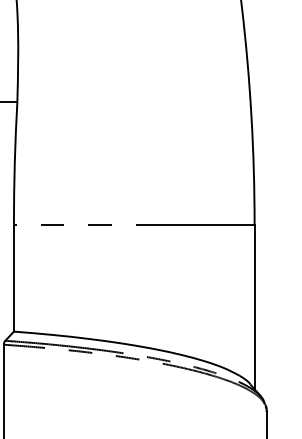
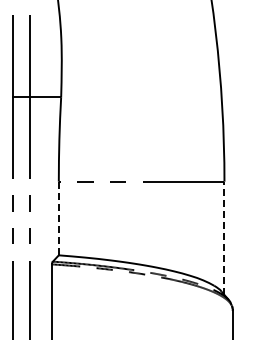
line: (13, 278) -> (58, 218), solid -> dashed
line: (254, 307) -> (224, 238), solid -> dashed

